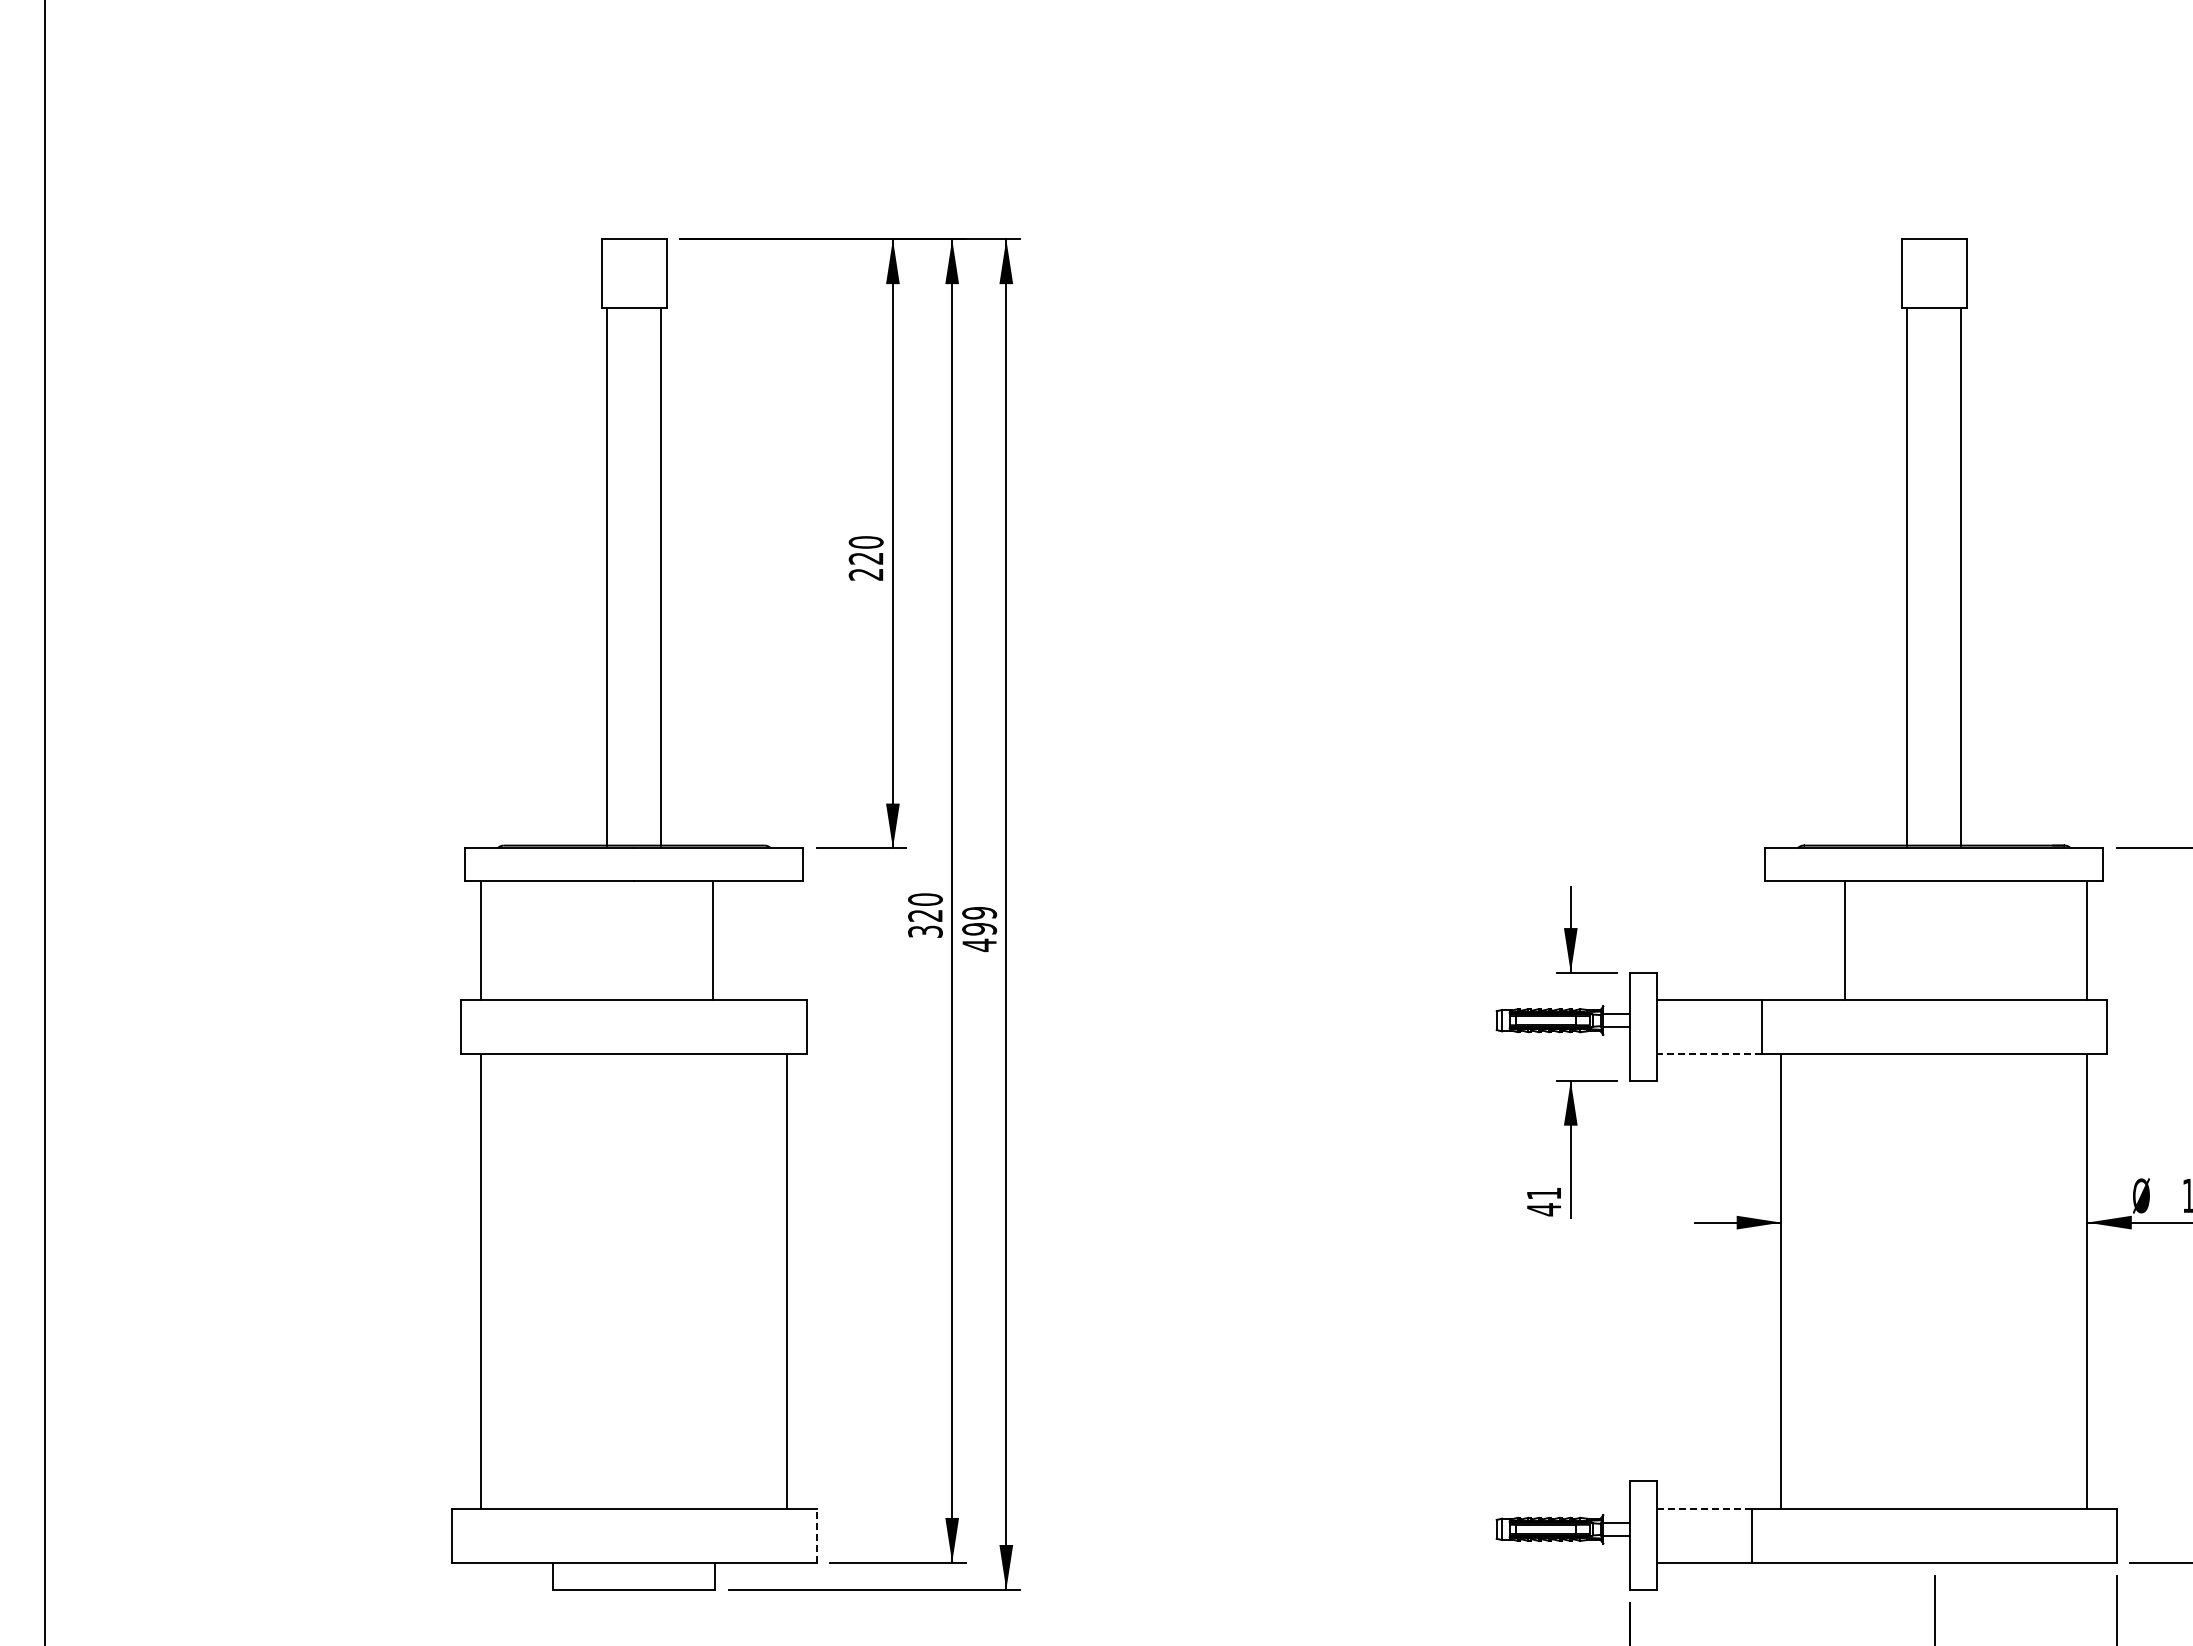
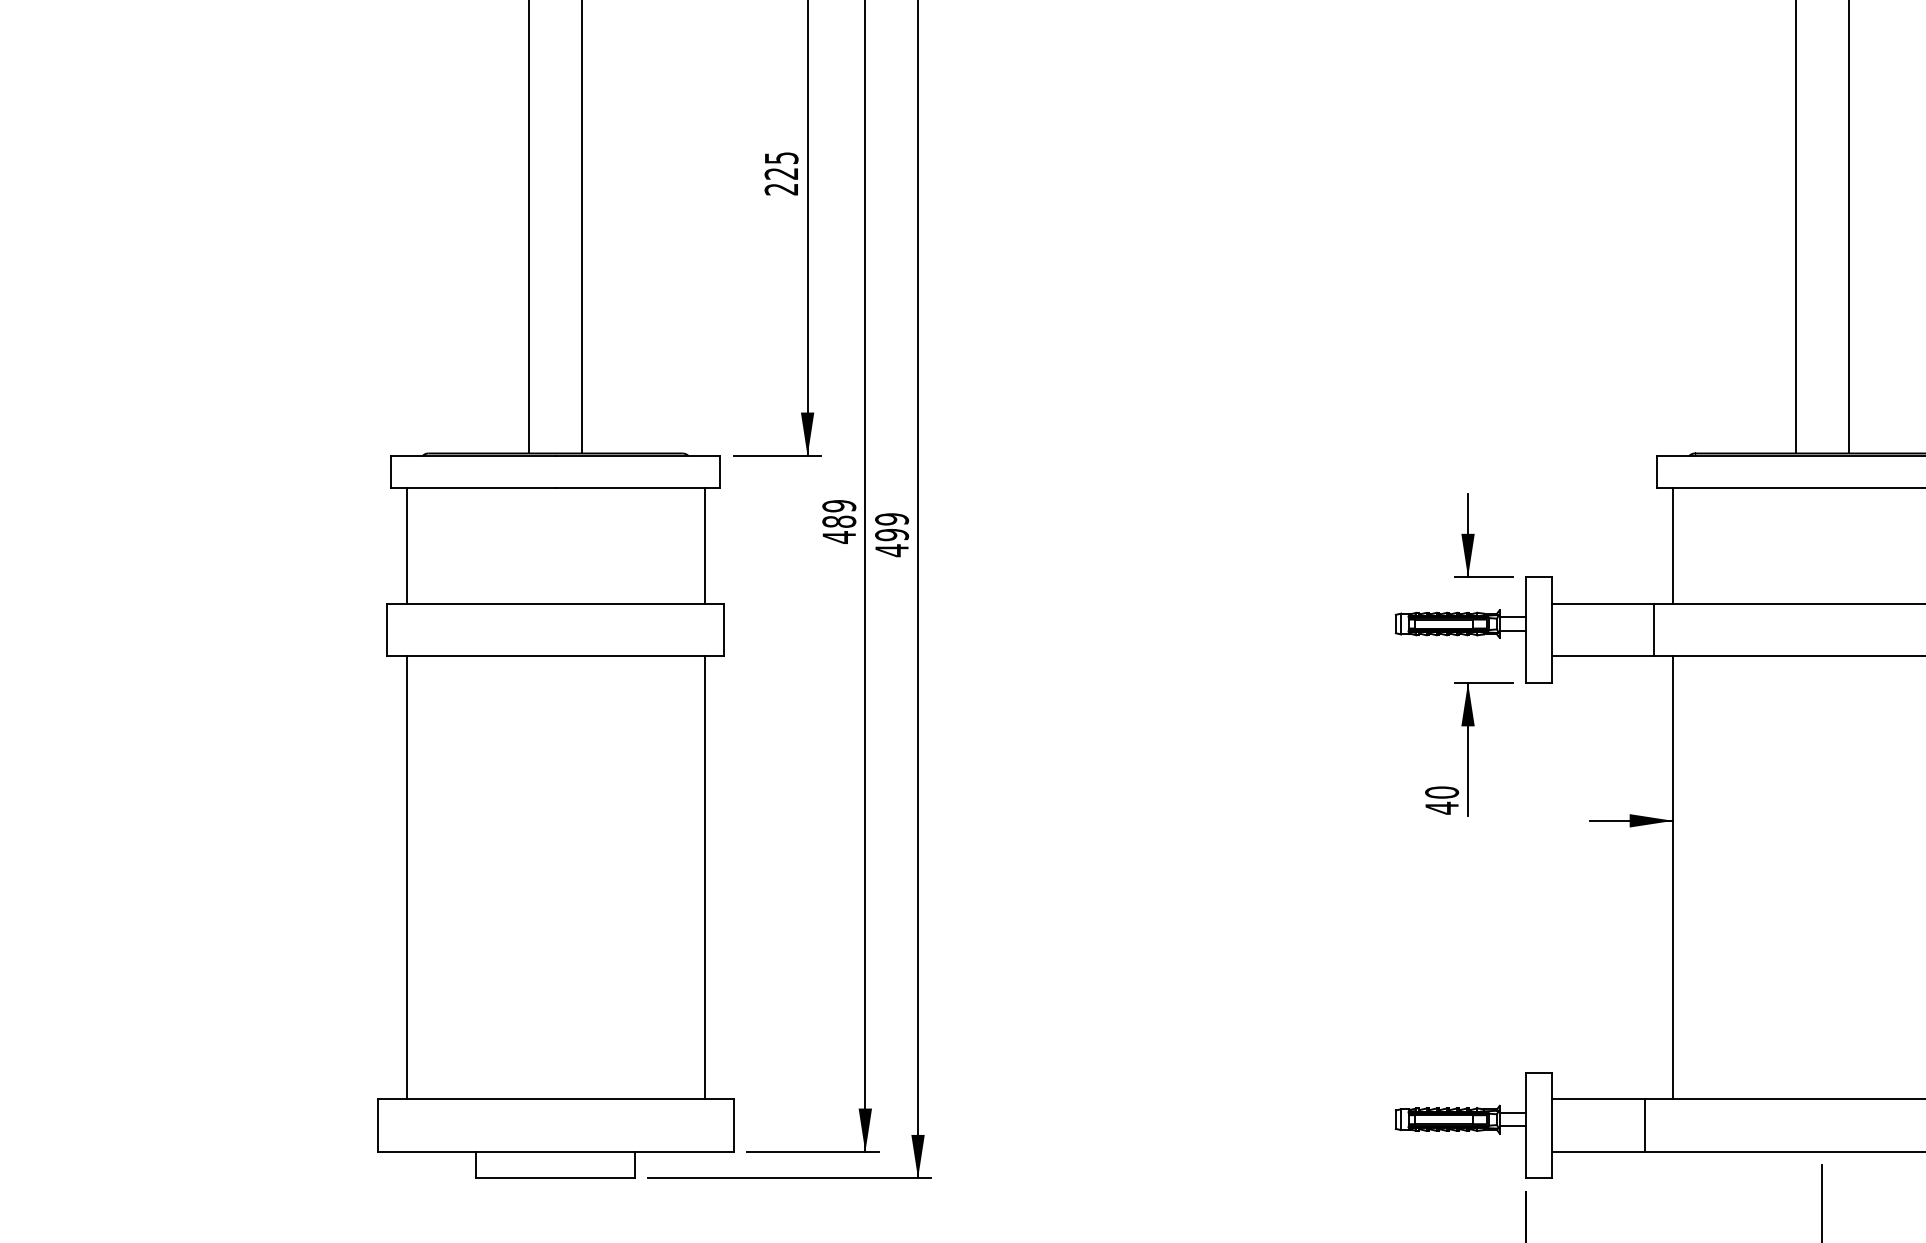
text: (865, 542) -> (780, 158), 220 -> 225
text: (925, 915) -> (839, 521), 320 -> 489
line: (713, 939) -> (704, 544), moved
line: (1845, 939) -> (1673, 544), moved
line: (1709, 1053) -> (1603, 656), dashed -> solid
text: (1543, 1193) -> (1441, 792), 41 -> 40
line: (1704, 1508) -> (1598, 1099), dashed -> solid
line: (816, 1535) -> (733, 1125), dashed -> solid

